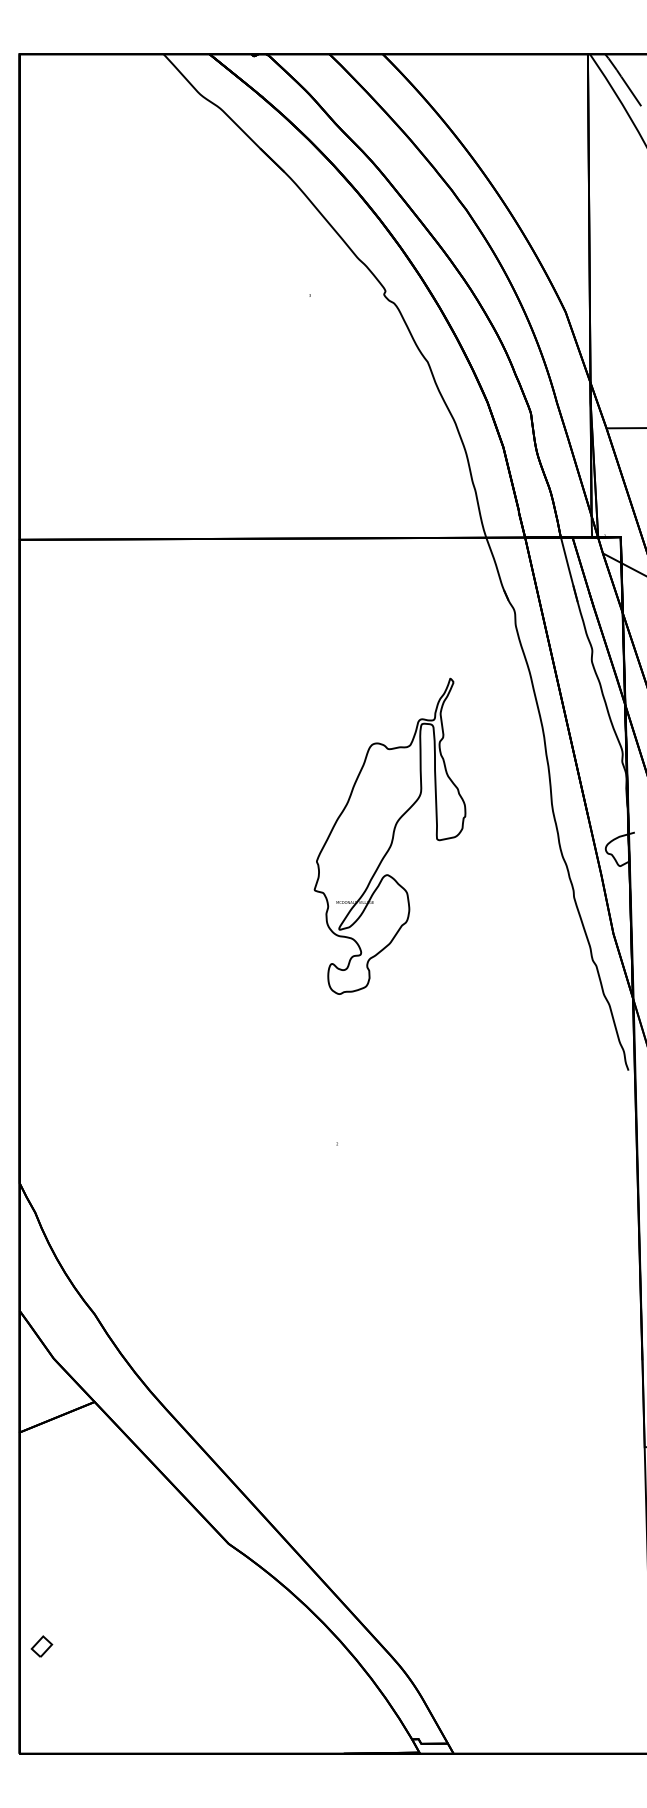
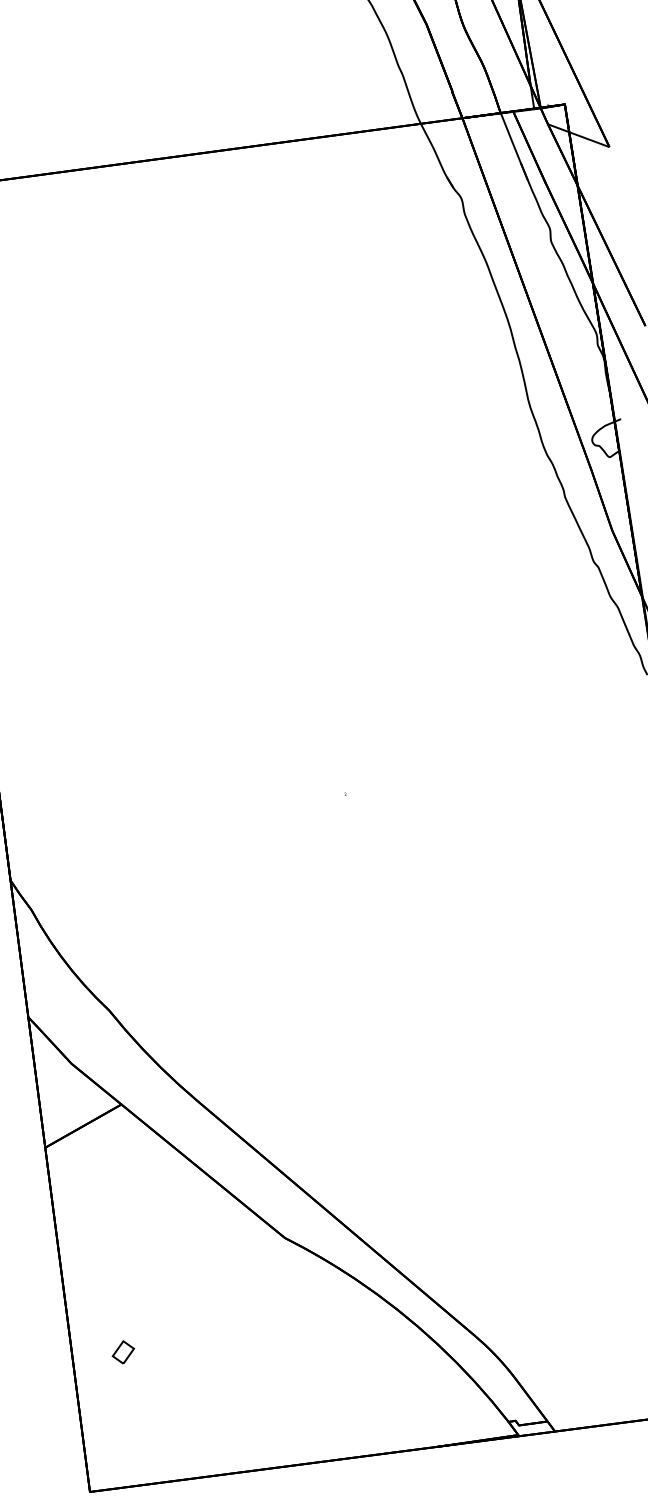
part: (389, 835) -> (358, 456), removed
part: (41, 1646) -> (122, 1352), moved

